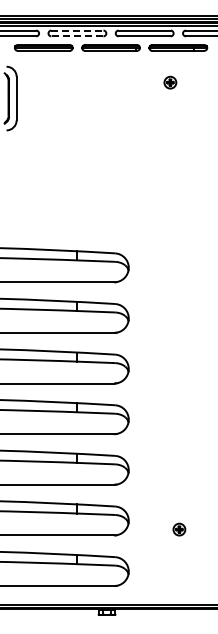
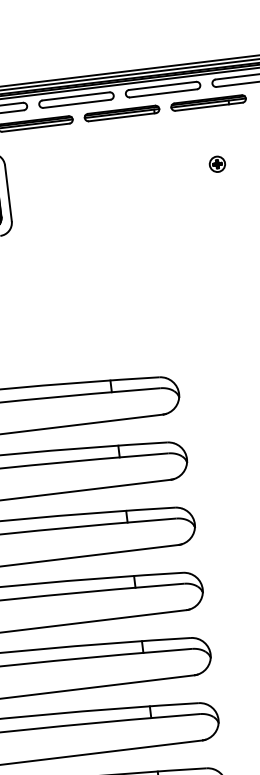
line: (77, 30) -> (76, 96), dashed -> solid
line: (76, 36) -> (75, 104), dashed -> solid
part: (170, 82) -> (217, 164), moved

